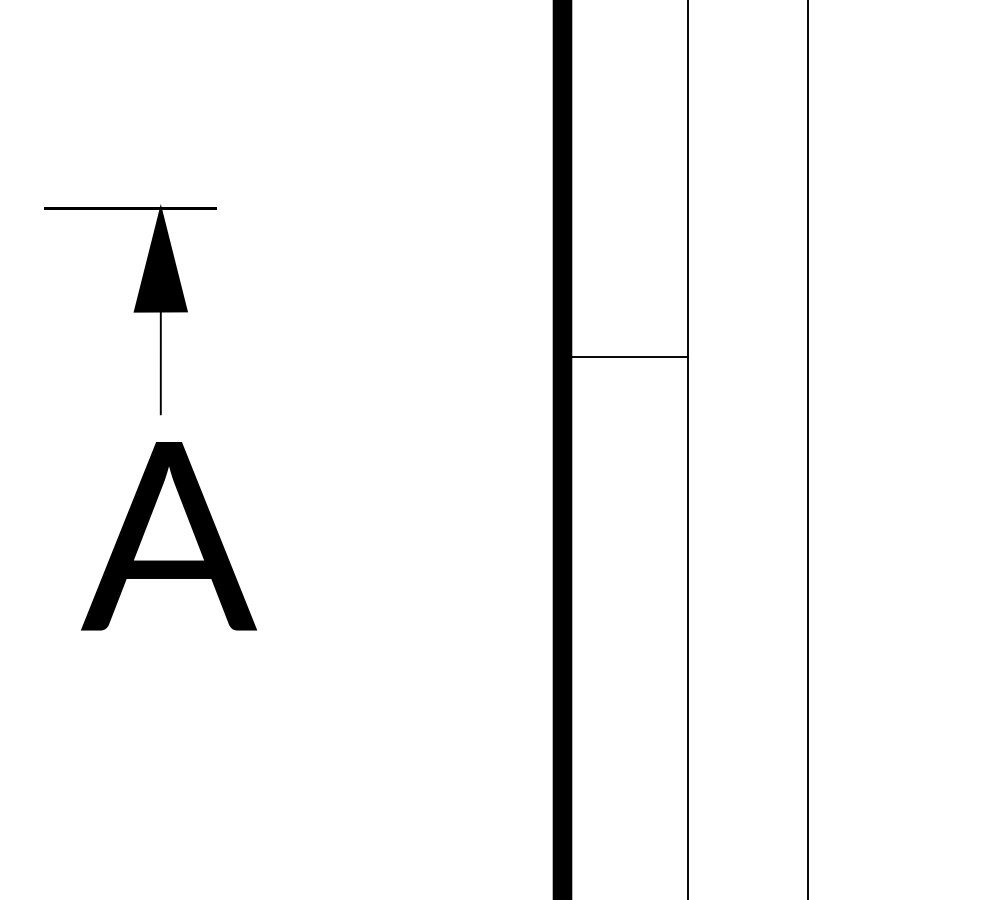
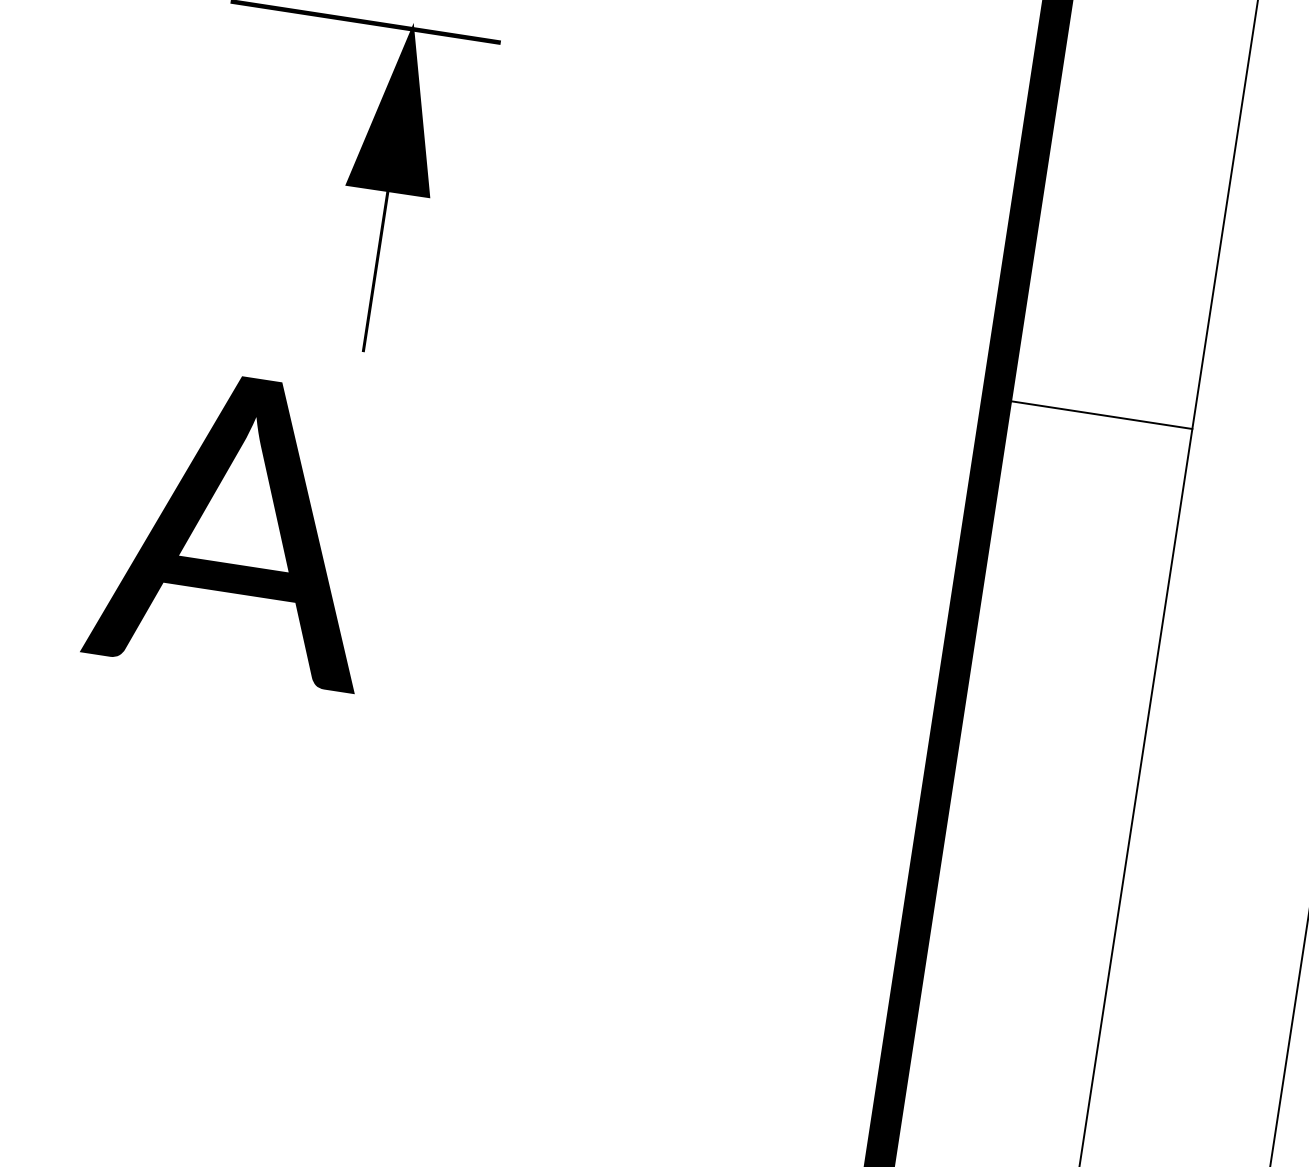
line: (627, 356) -> (1098, 413), moved
text: (169, 536) -> (240, 526), moved

